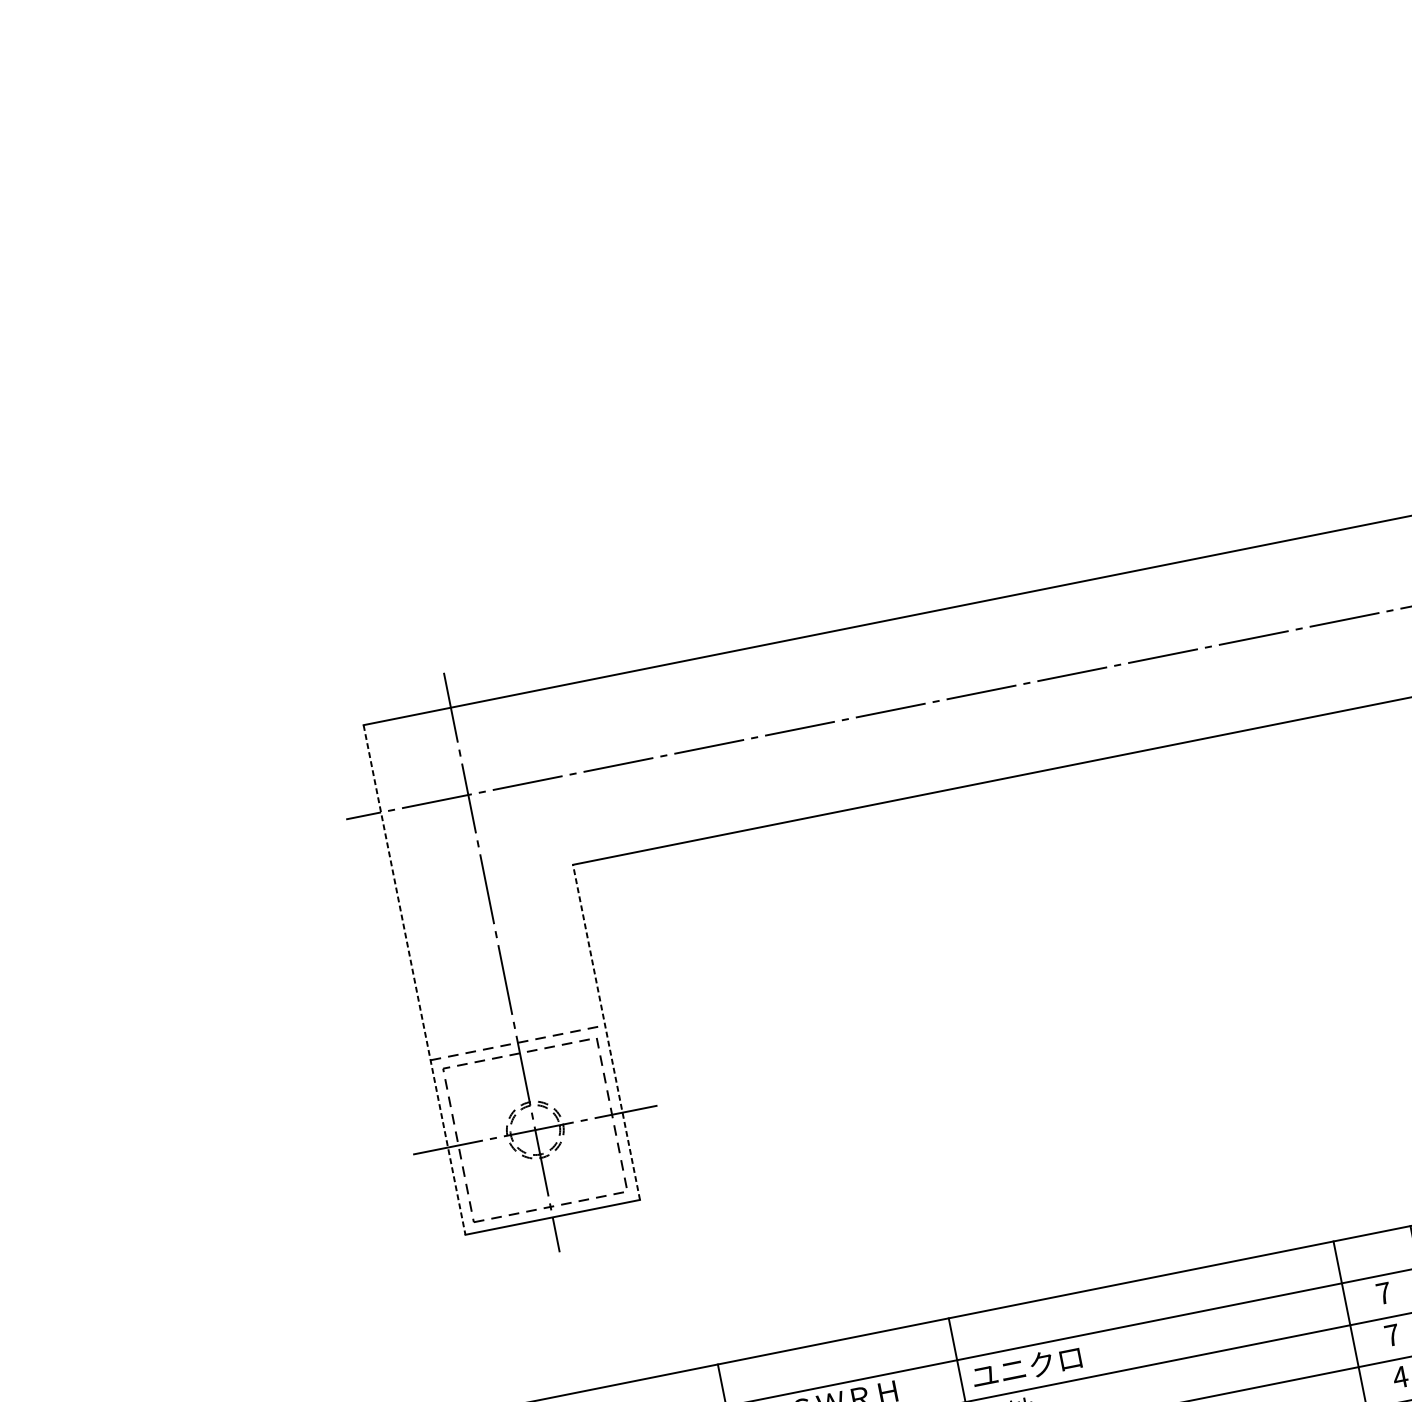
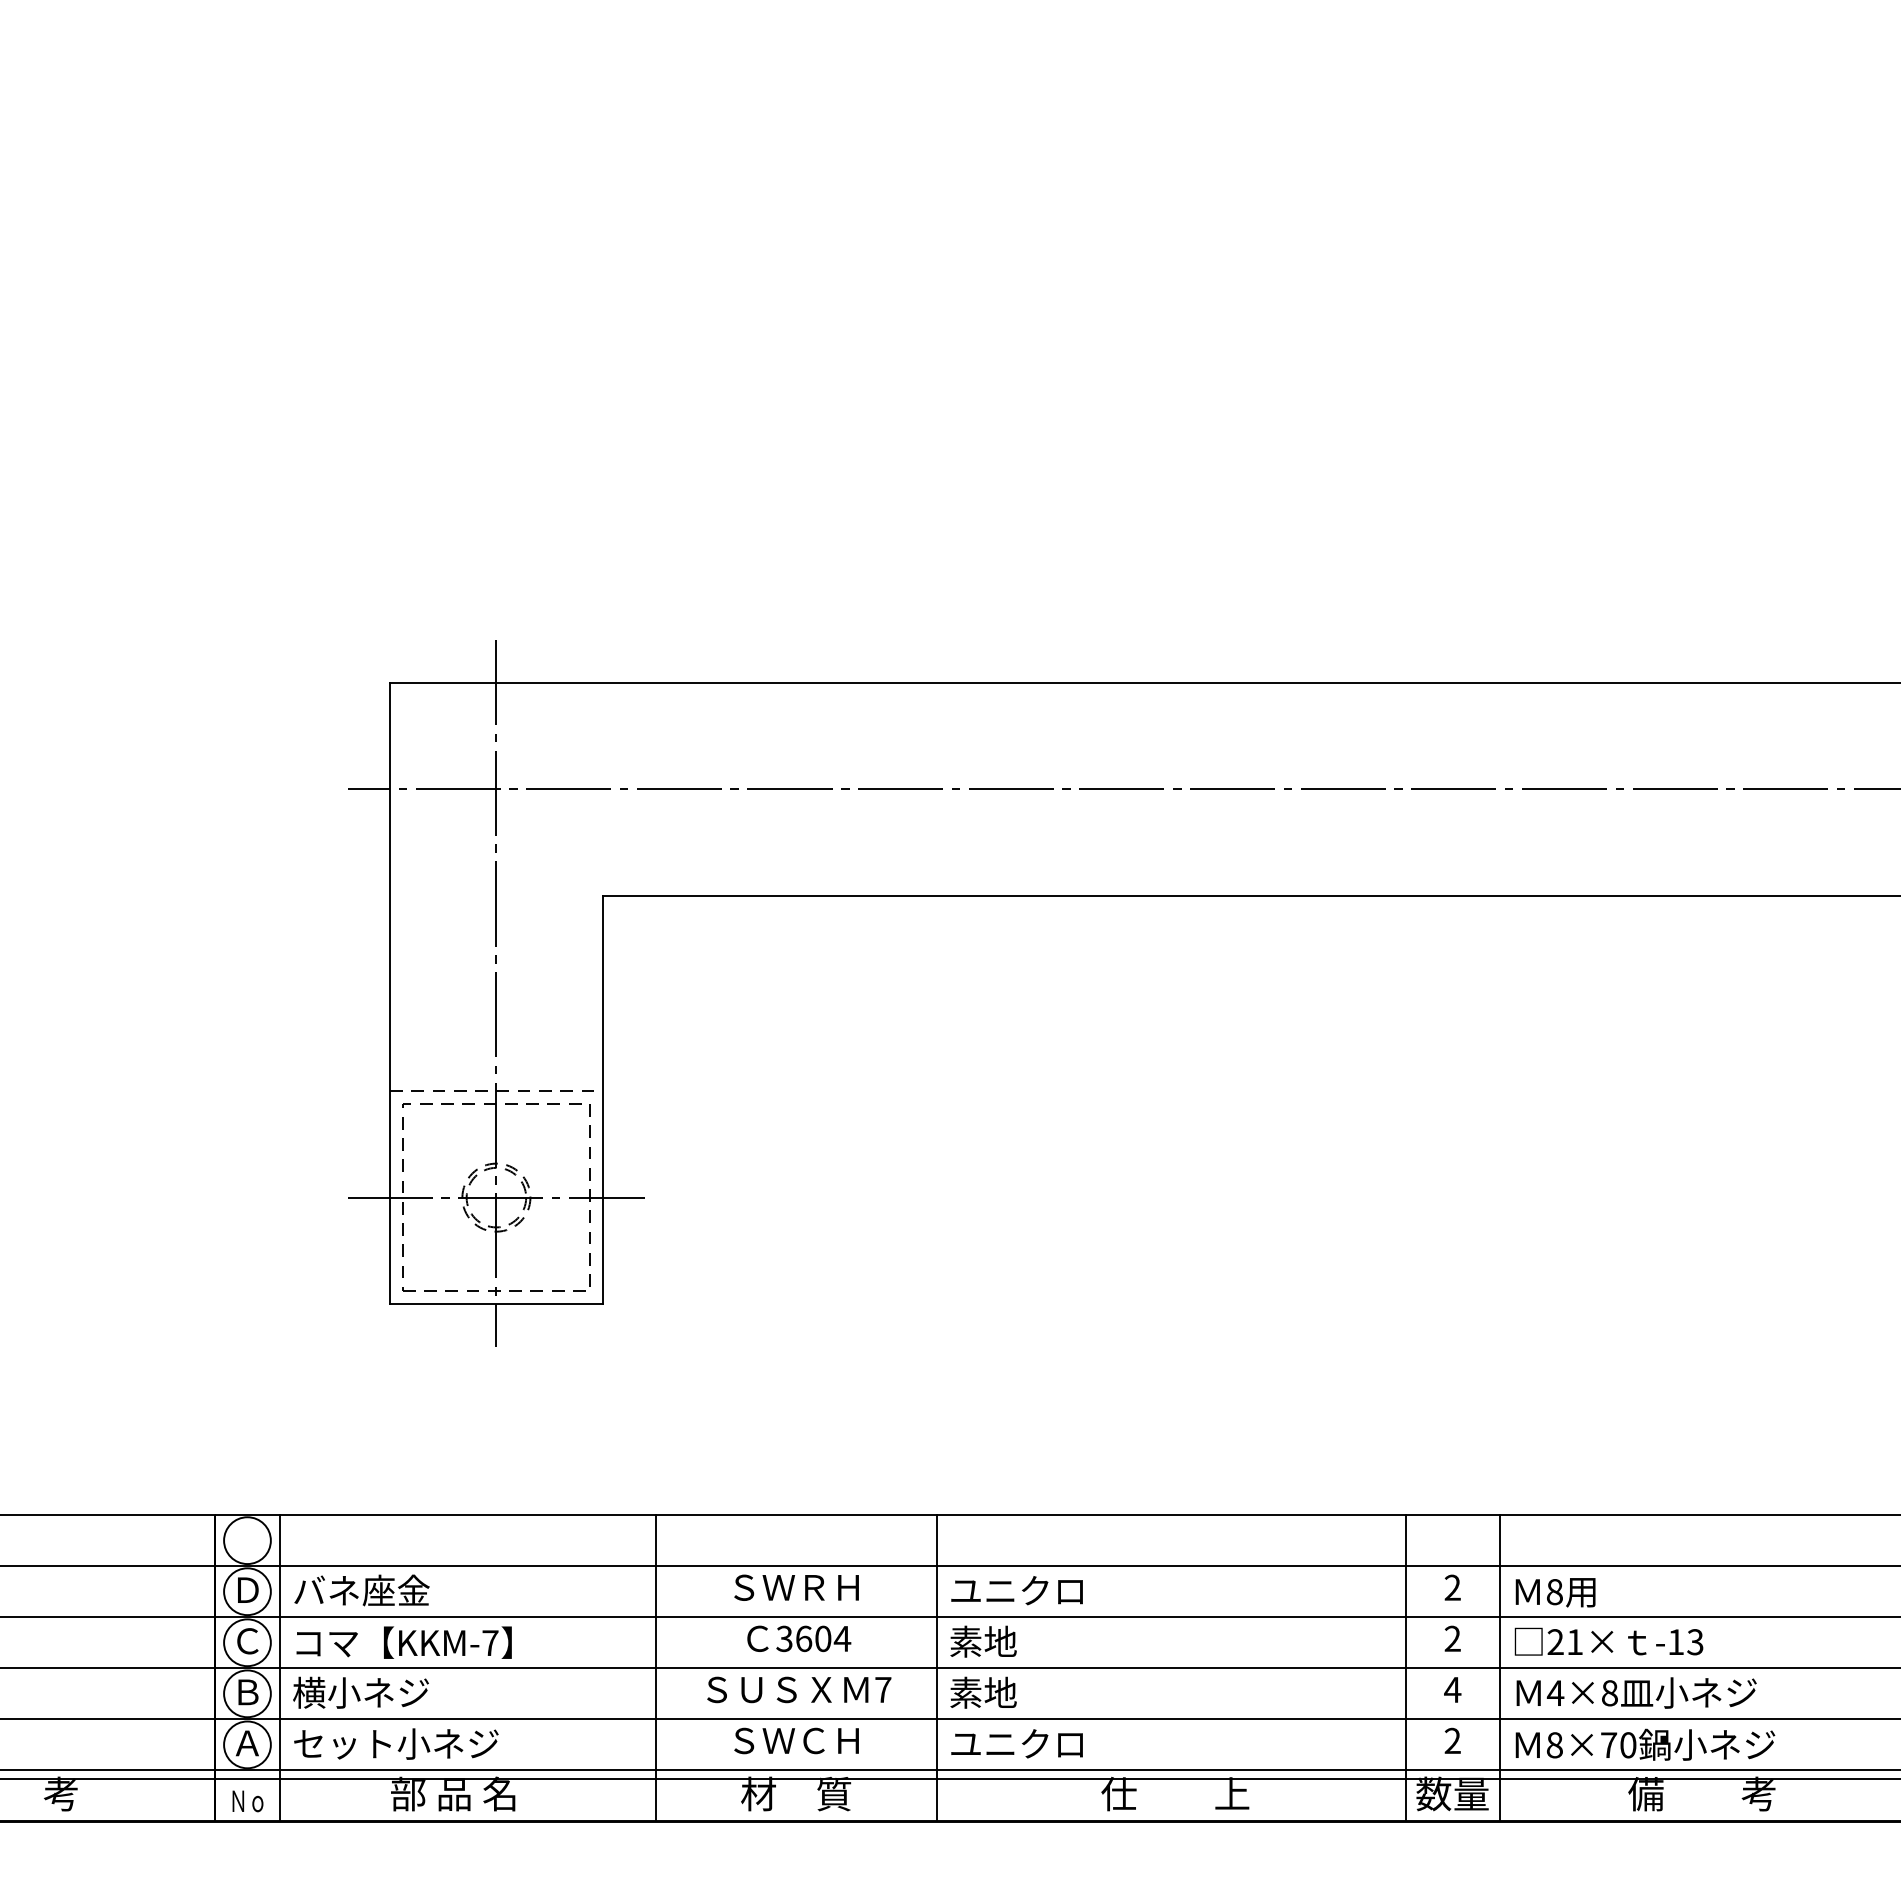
line: (414, 979) -> (390, 993), dashed -> solid
line: (606, 1032) -> (602, 1099), dashed -> solid
text: (1383, 1293) -> (1452, 1587), 7 -> 2
text: (1391, 1335) -> (1452, 1638), 7 -> 2

